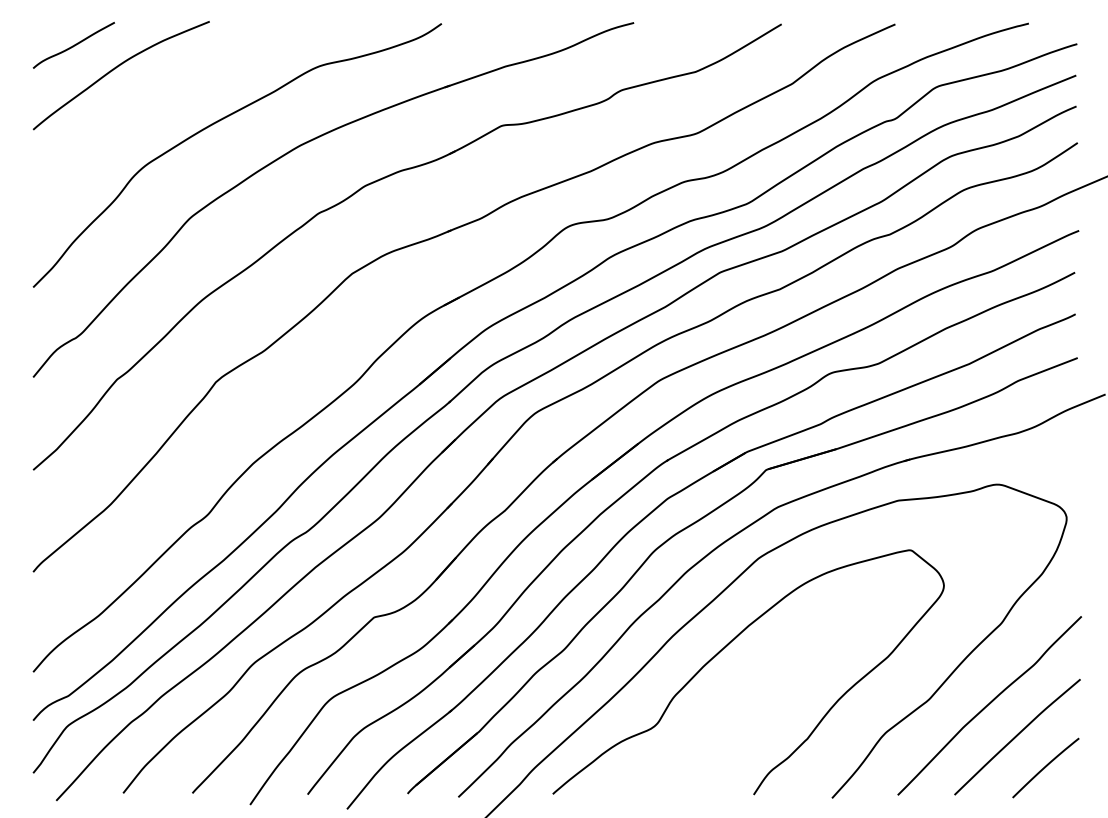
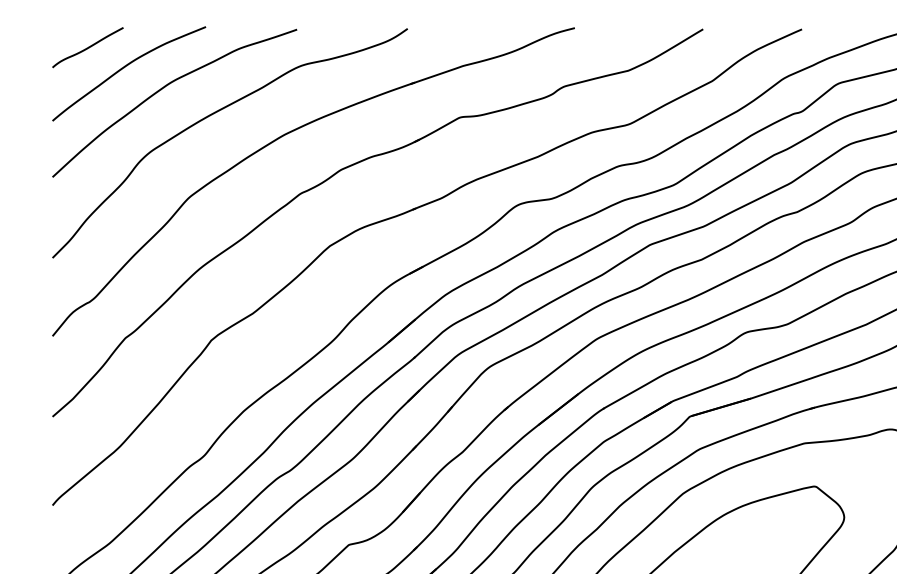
curve: (161, 92) -> (164, 88), added

